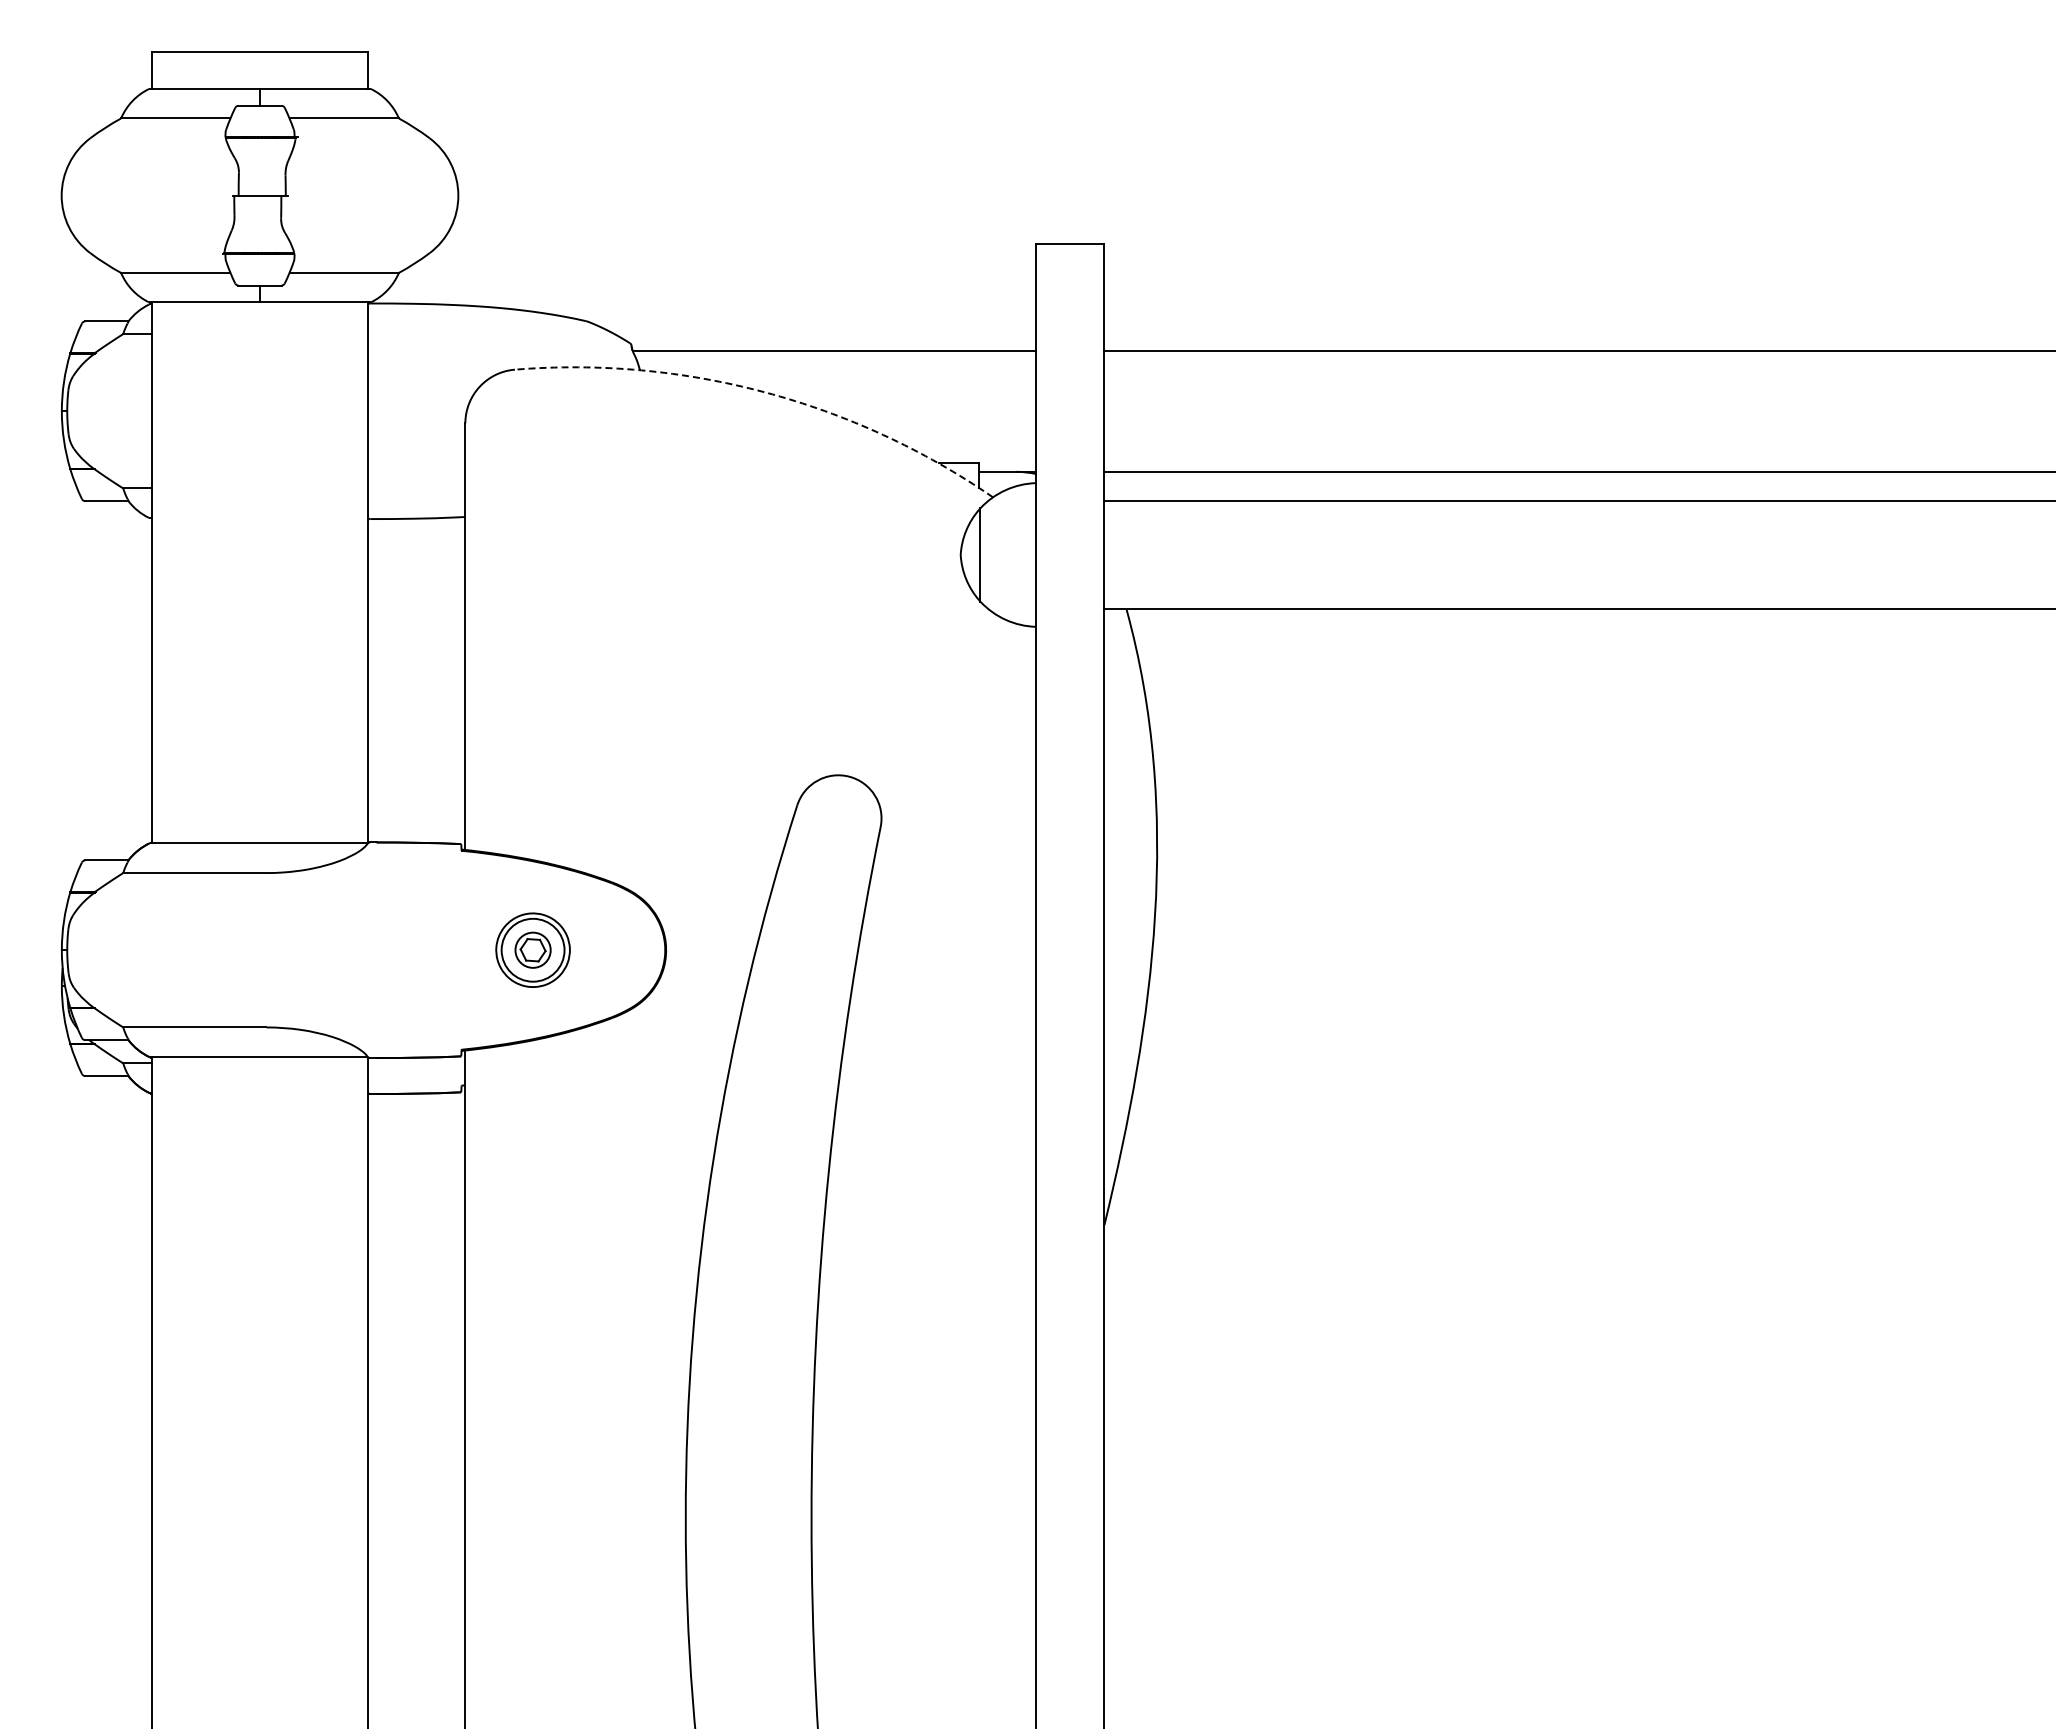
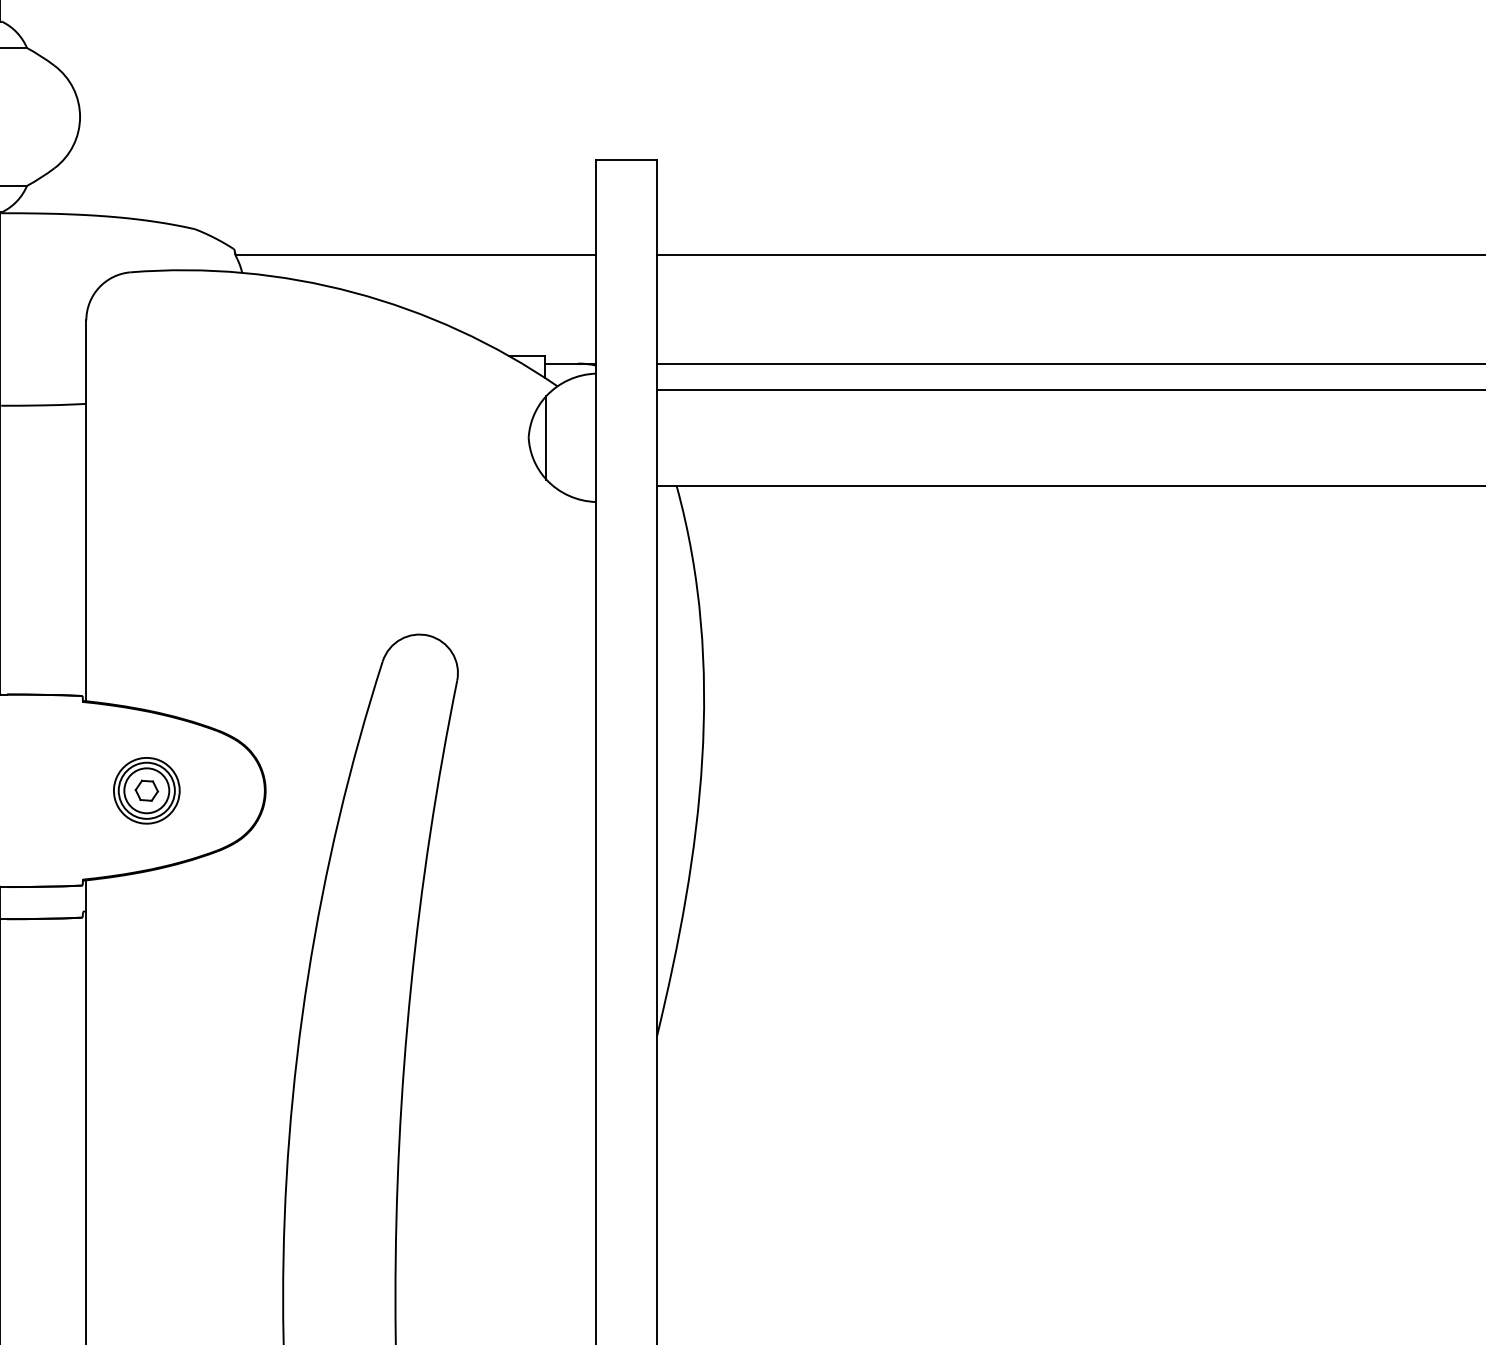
arc: (765, 392) -> (354, 292), dashed -> solid
circle: (532, 950) -> (146, 791), size x1.43

